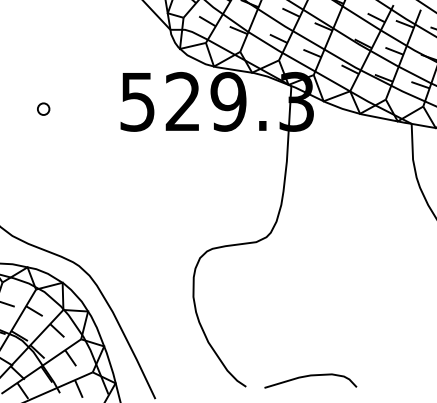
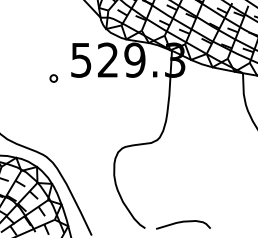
part: (43, 109) -> (53, 78), moved

